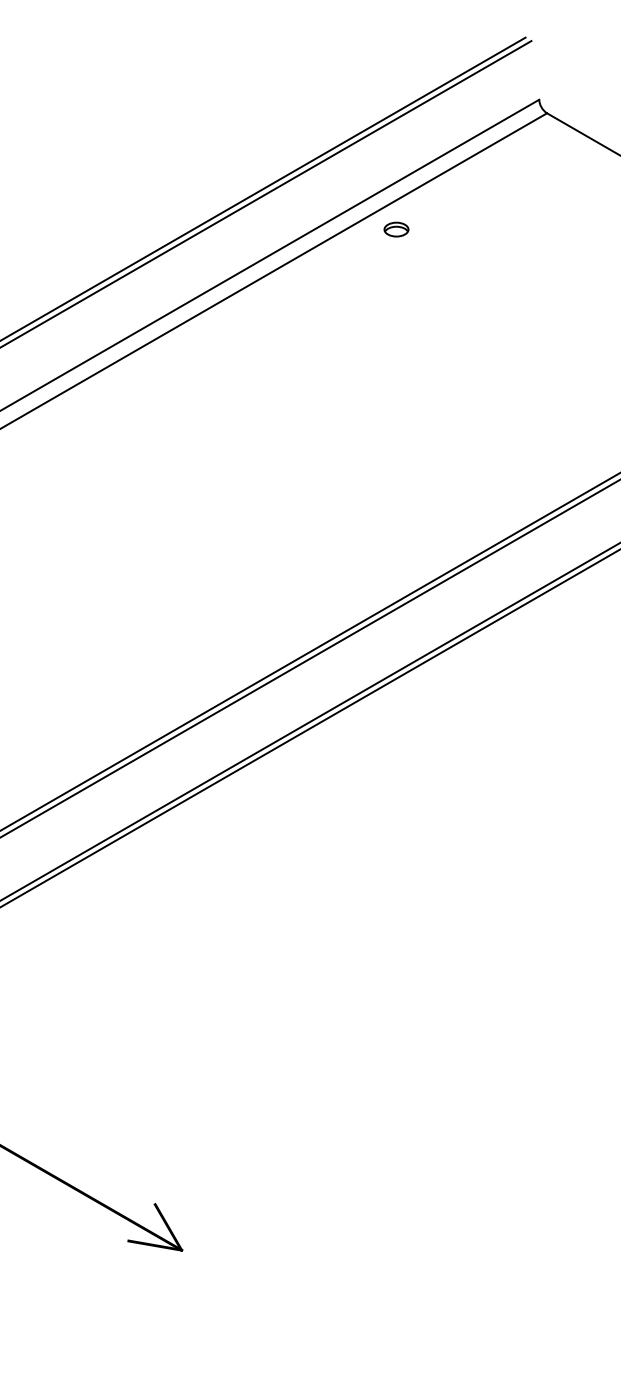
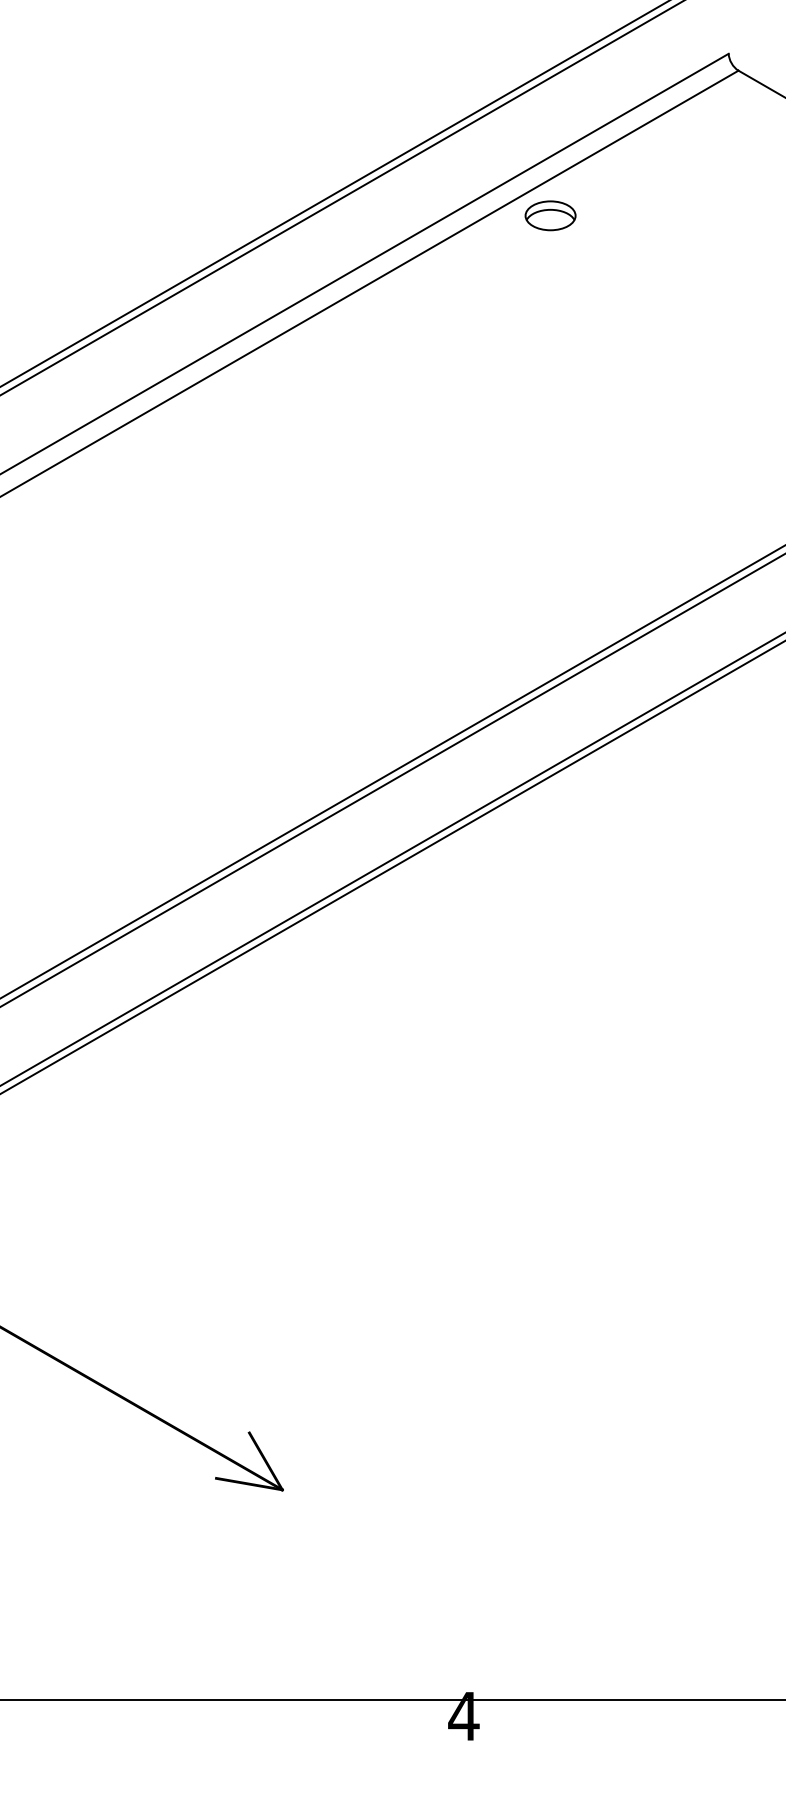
part: (396, 229) -> (550, 215), size x1.67

